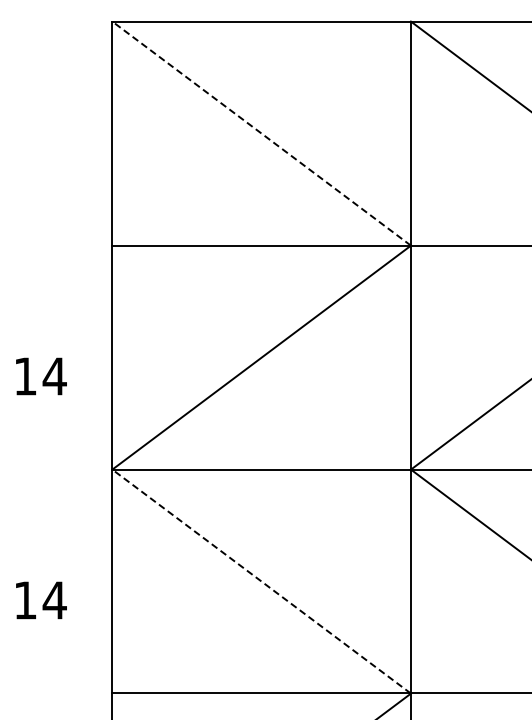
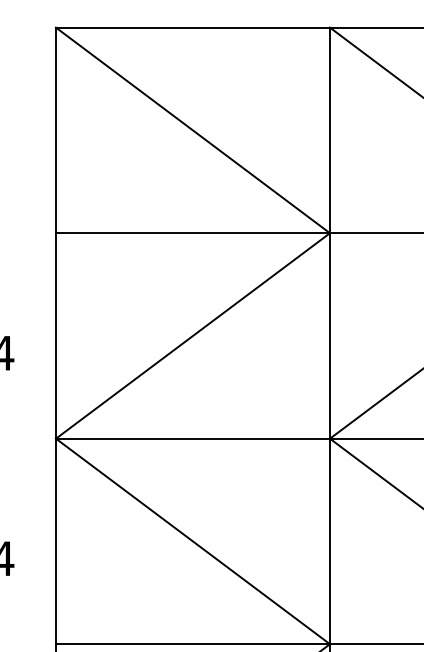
line: (261, 133) -> (192, 130), dashed -> solid
line: (261, 581) -> (192, 541), dashed -> solid

